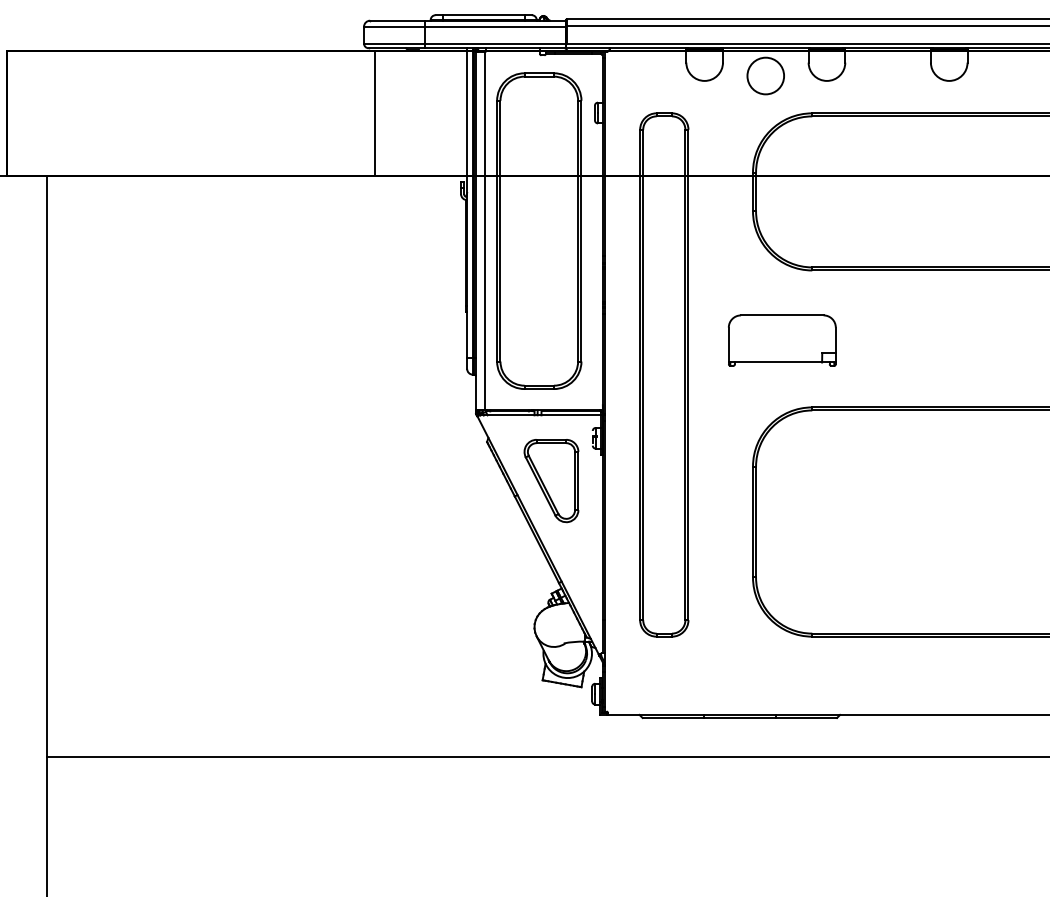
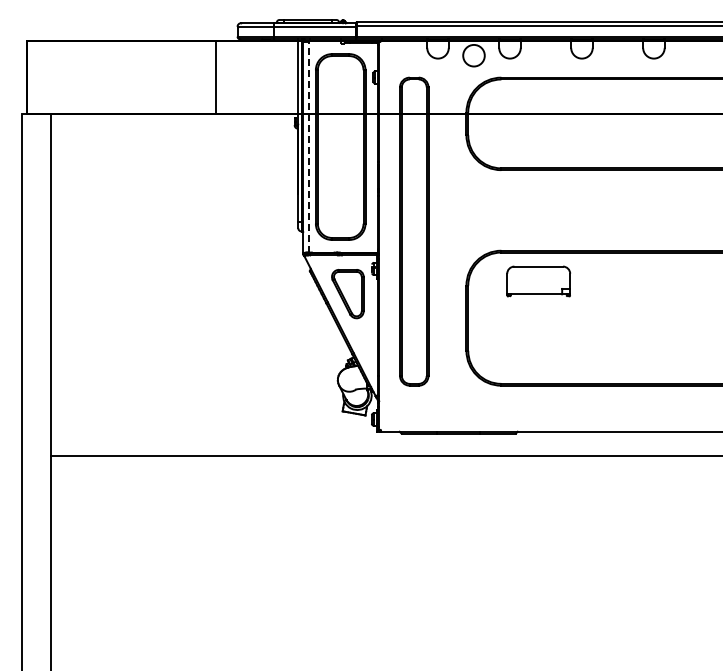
line: (375, 113) -> (216, 77), moved
line: (484, 231) -> (308, 147), solid -> dashed
part: (781, 340) -> (538, 281), moved

